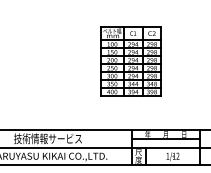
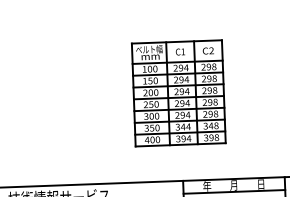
part: (130, 61) -> (177, 93), moved

